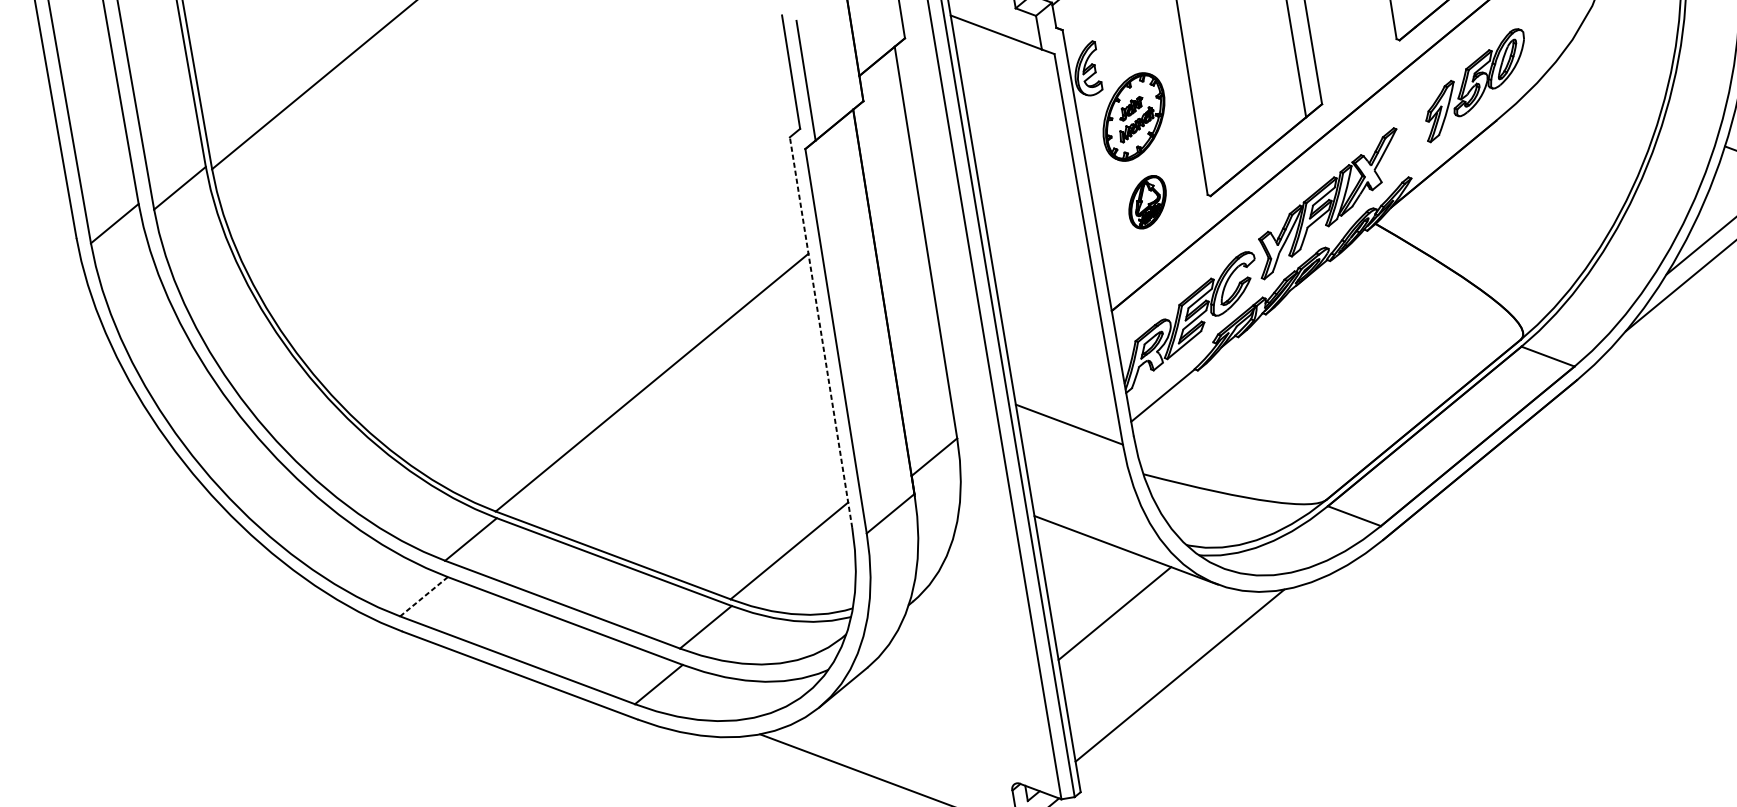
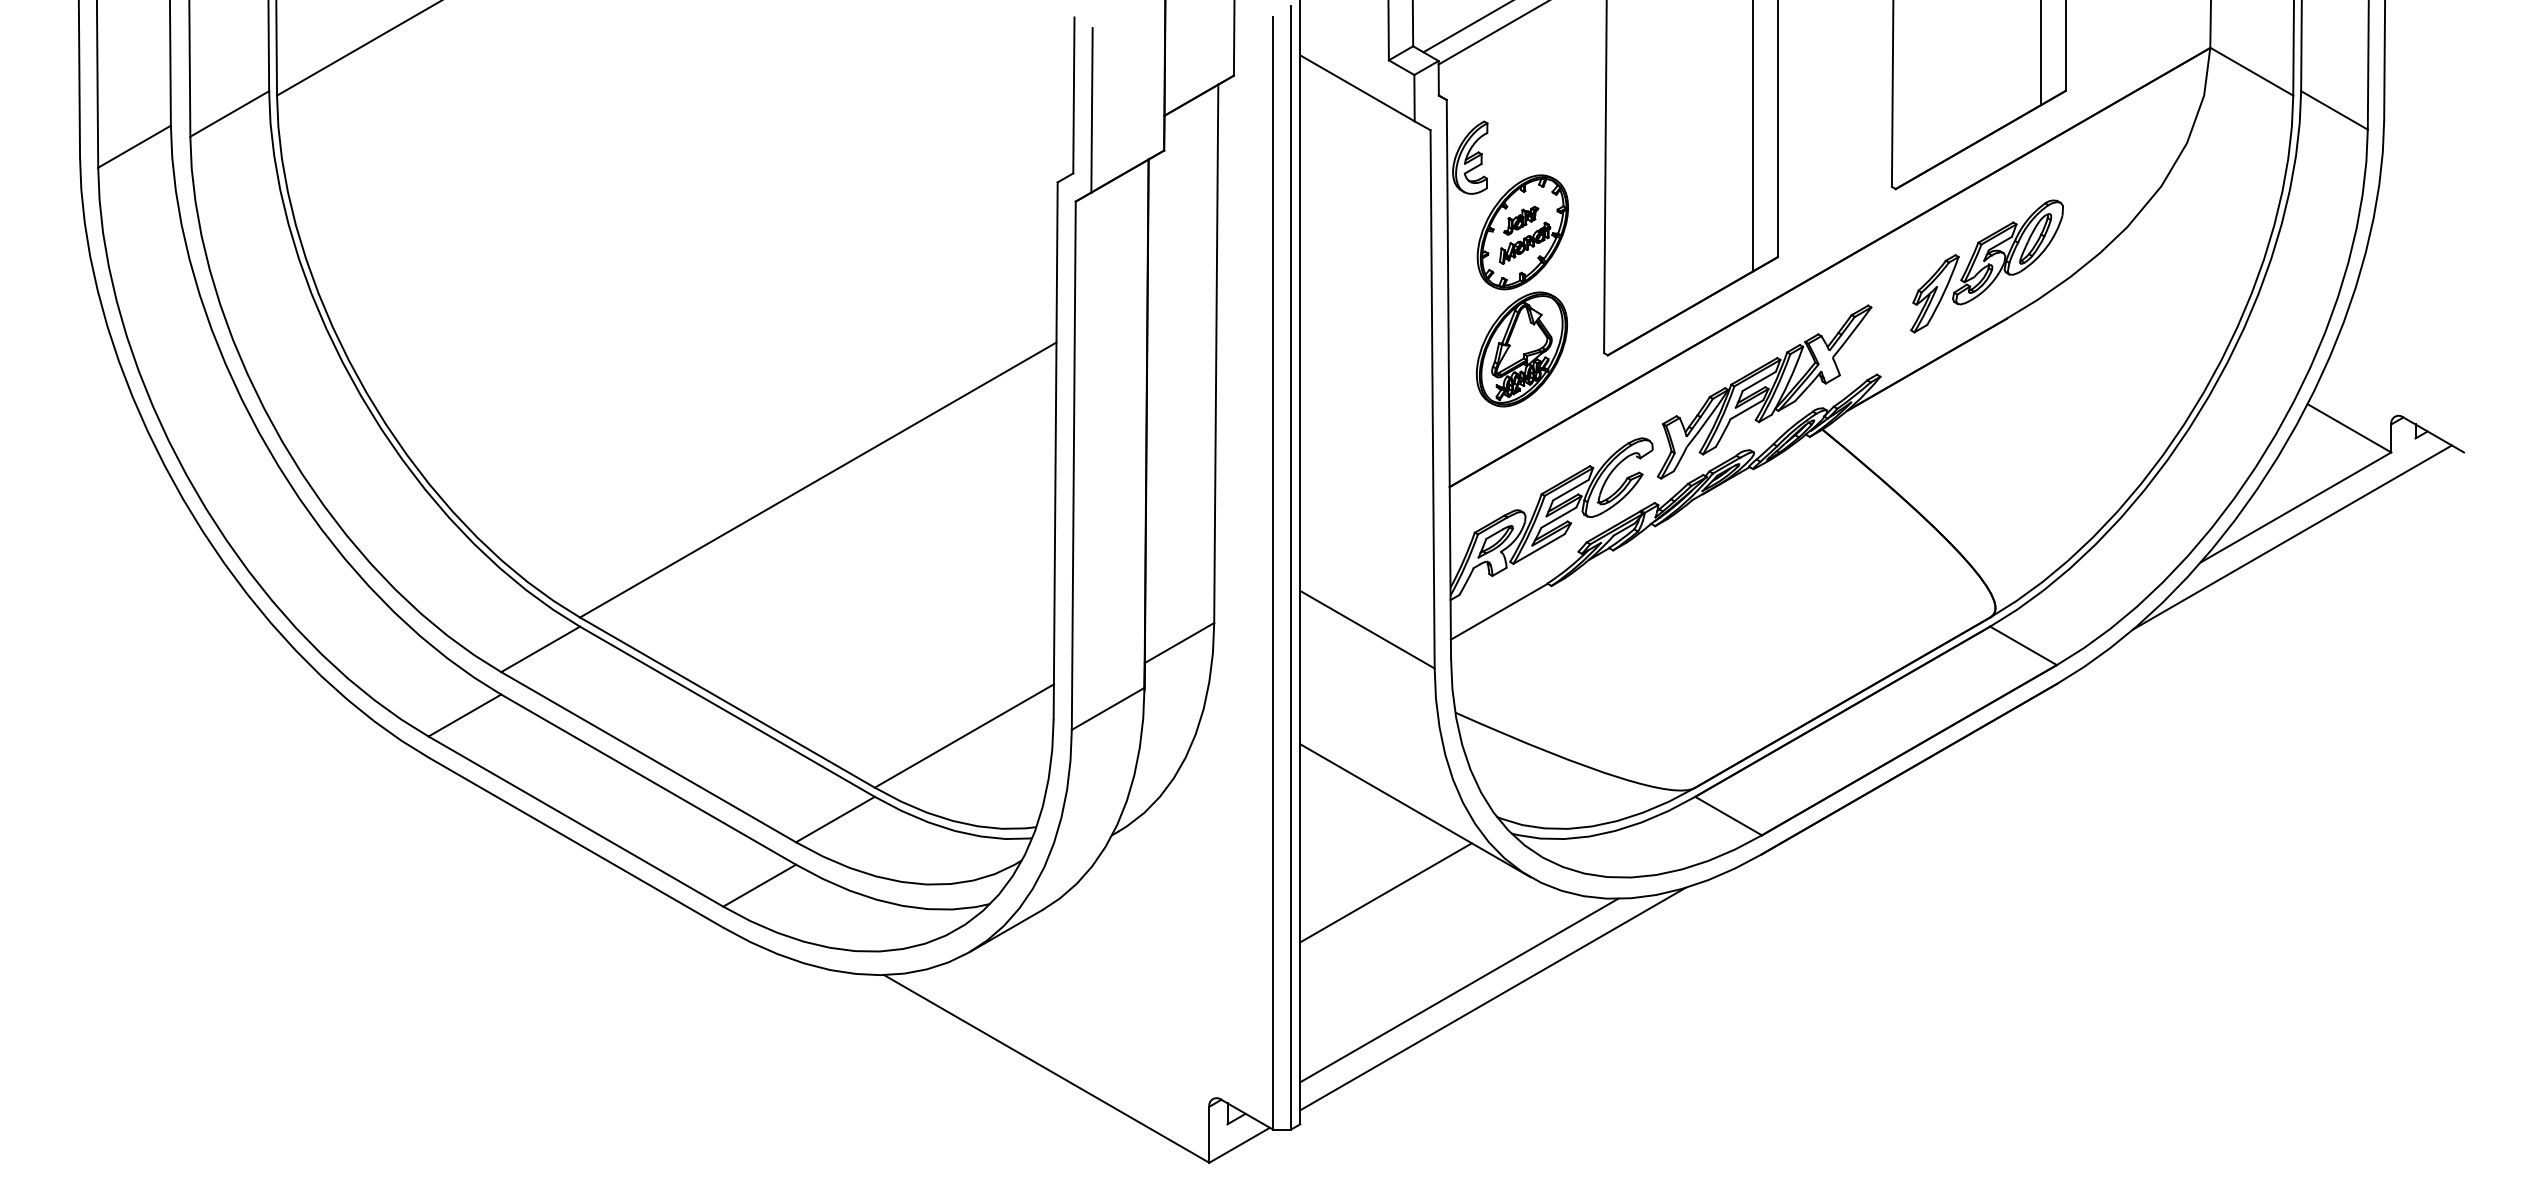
part: (1147, 202) -> (1521, 349), size x1.67
line: (820, 332) -> (1055, 450), dashed -> solid
line: (423, 596) -> (464, 715), dashed -> solid
line: (1205, 677) -> (1492, 998), added

